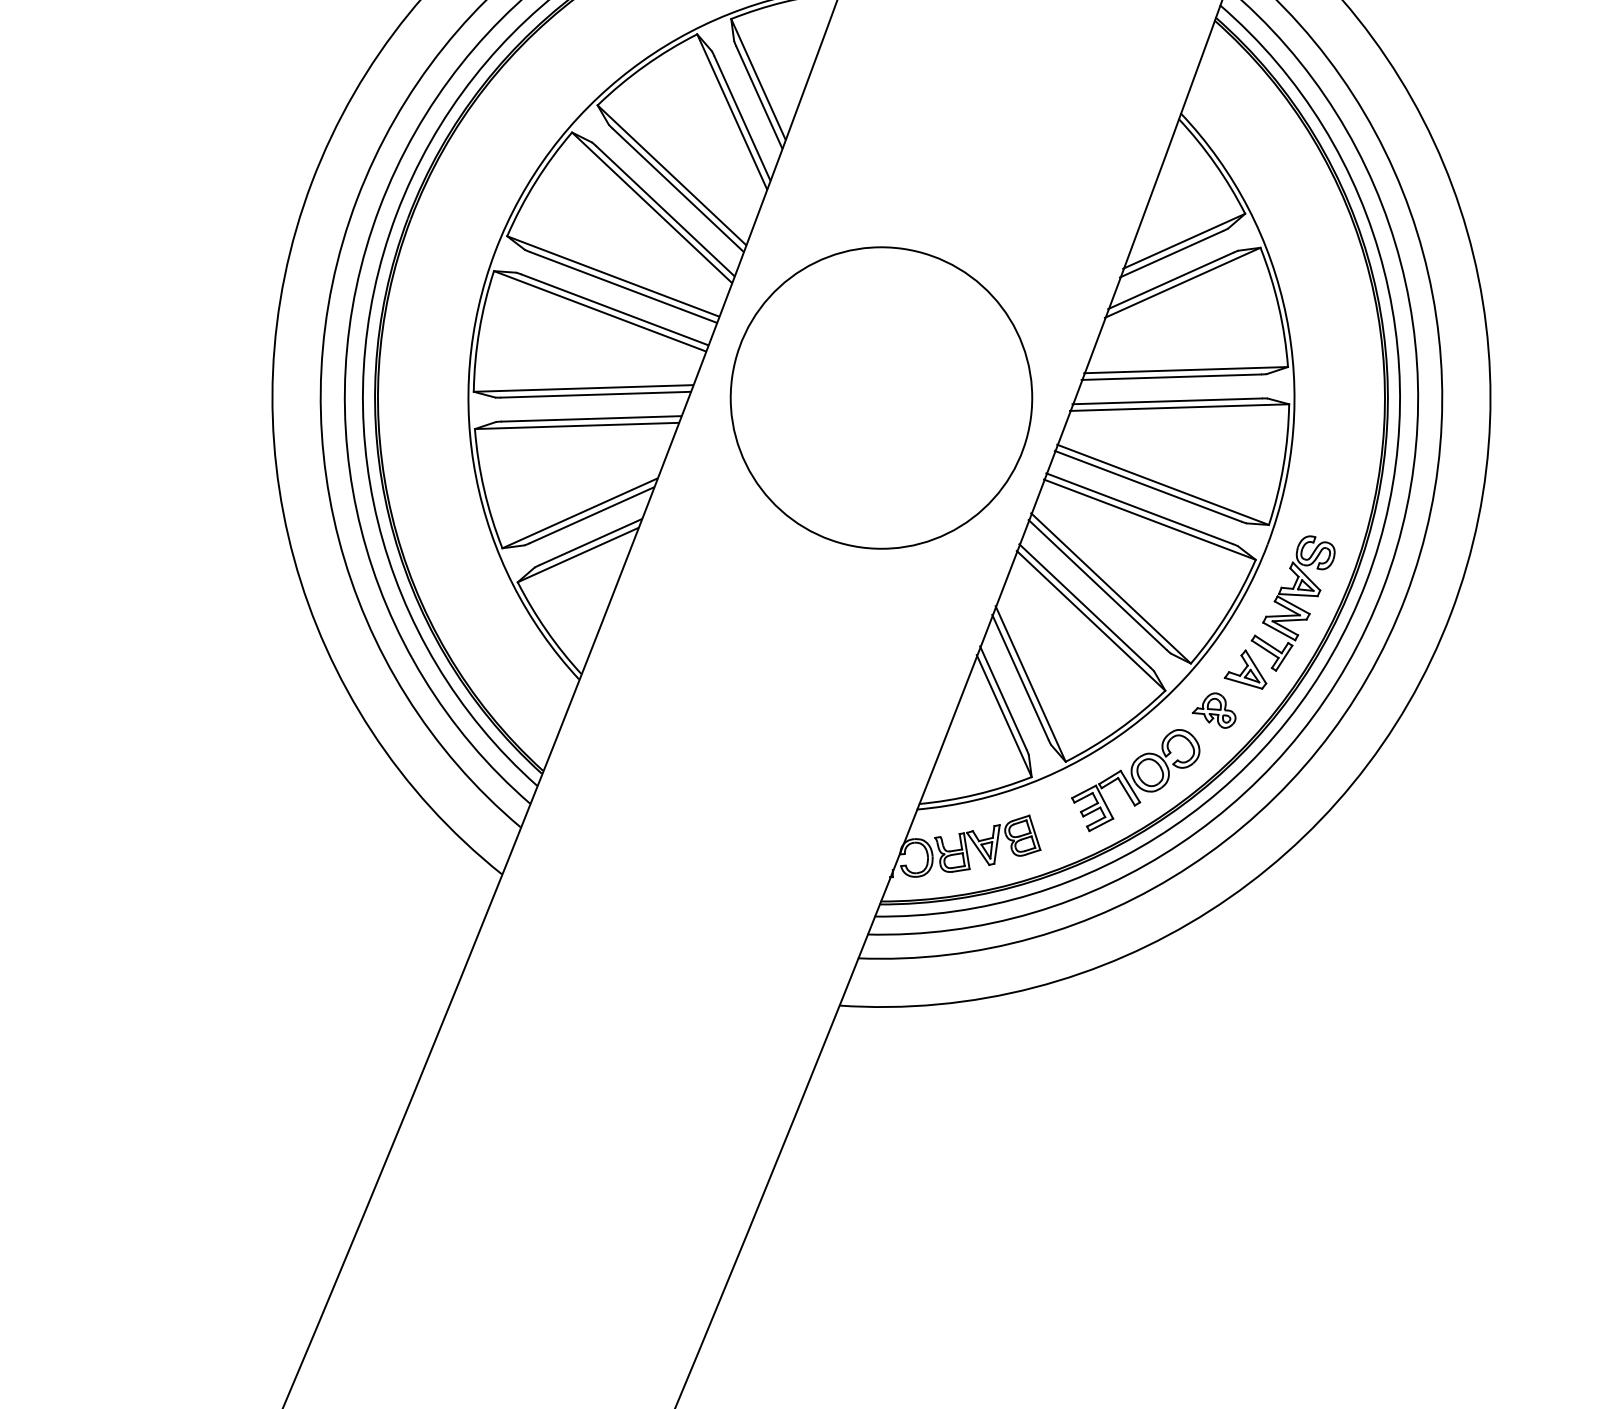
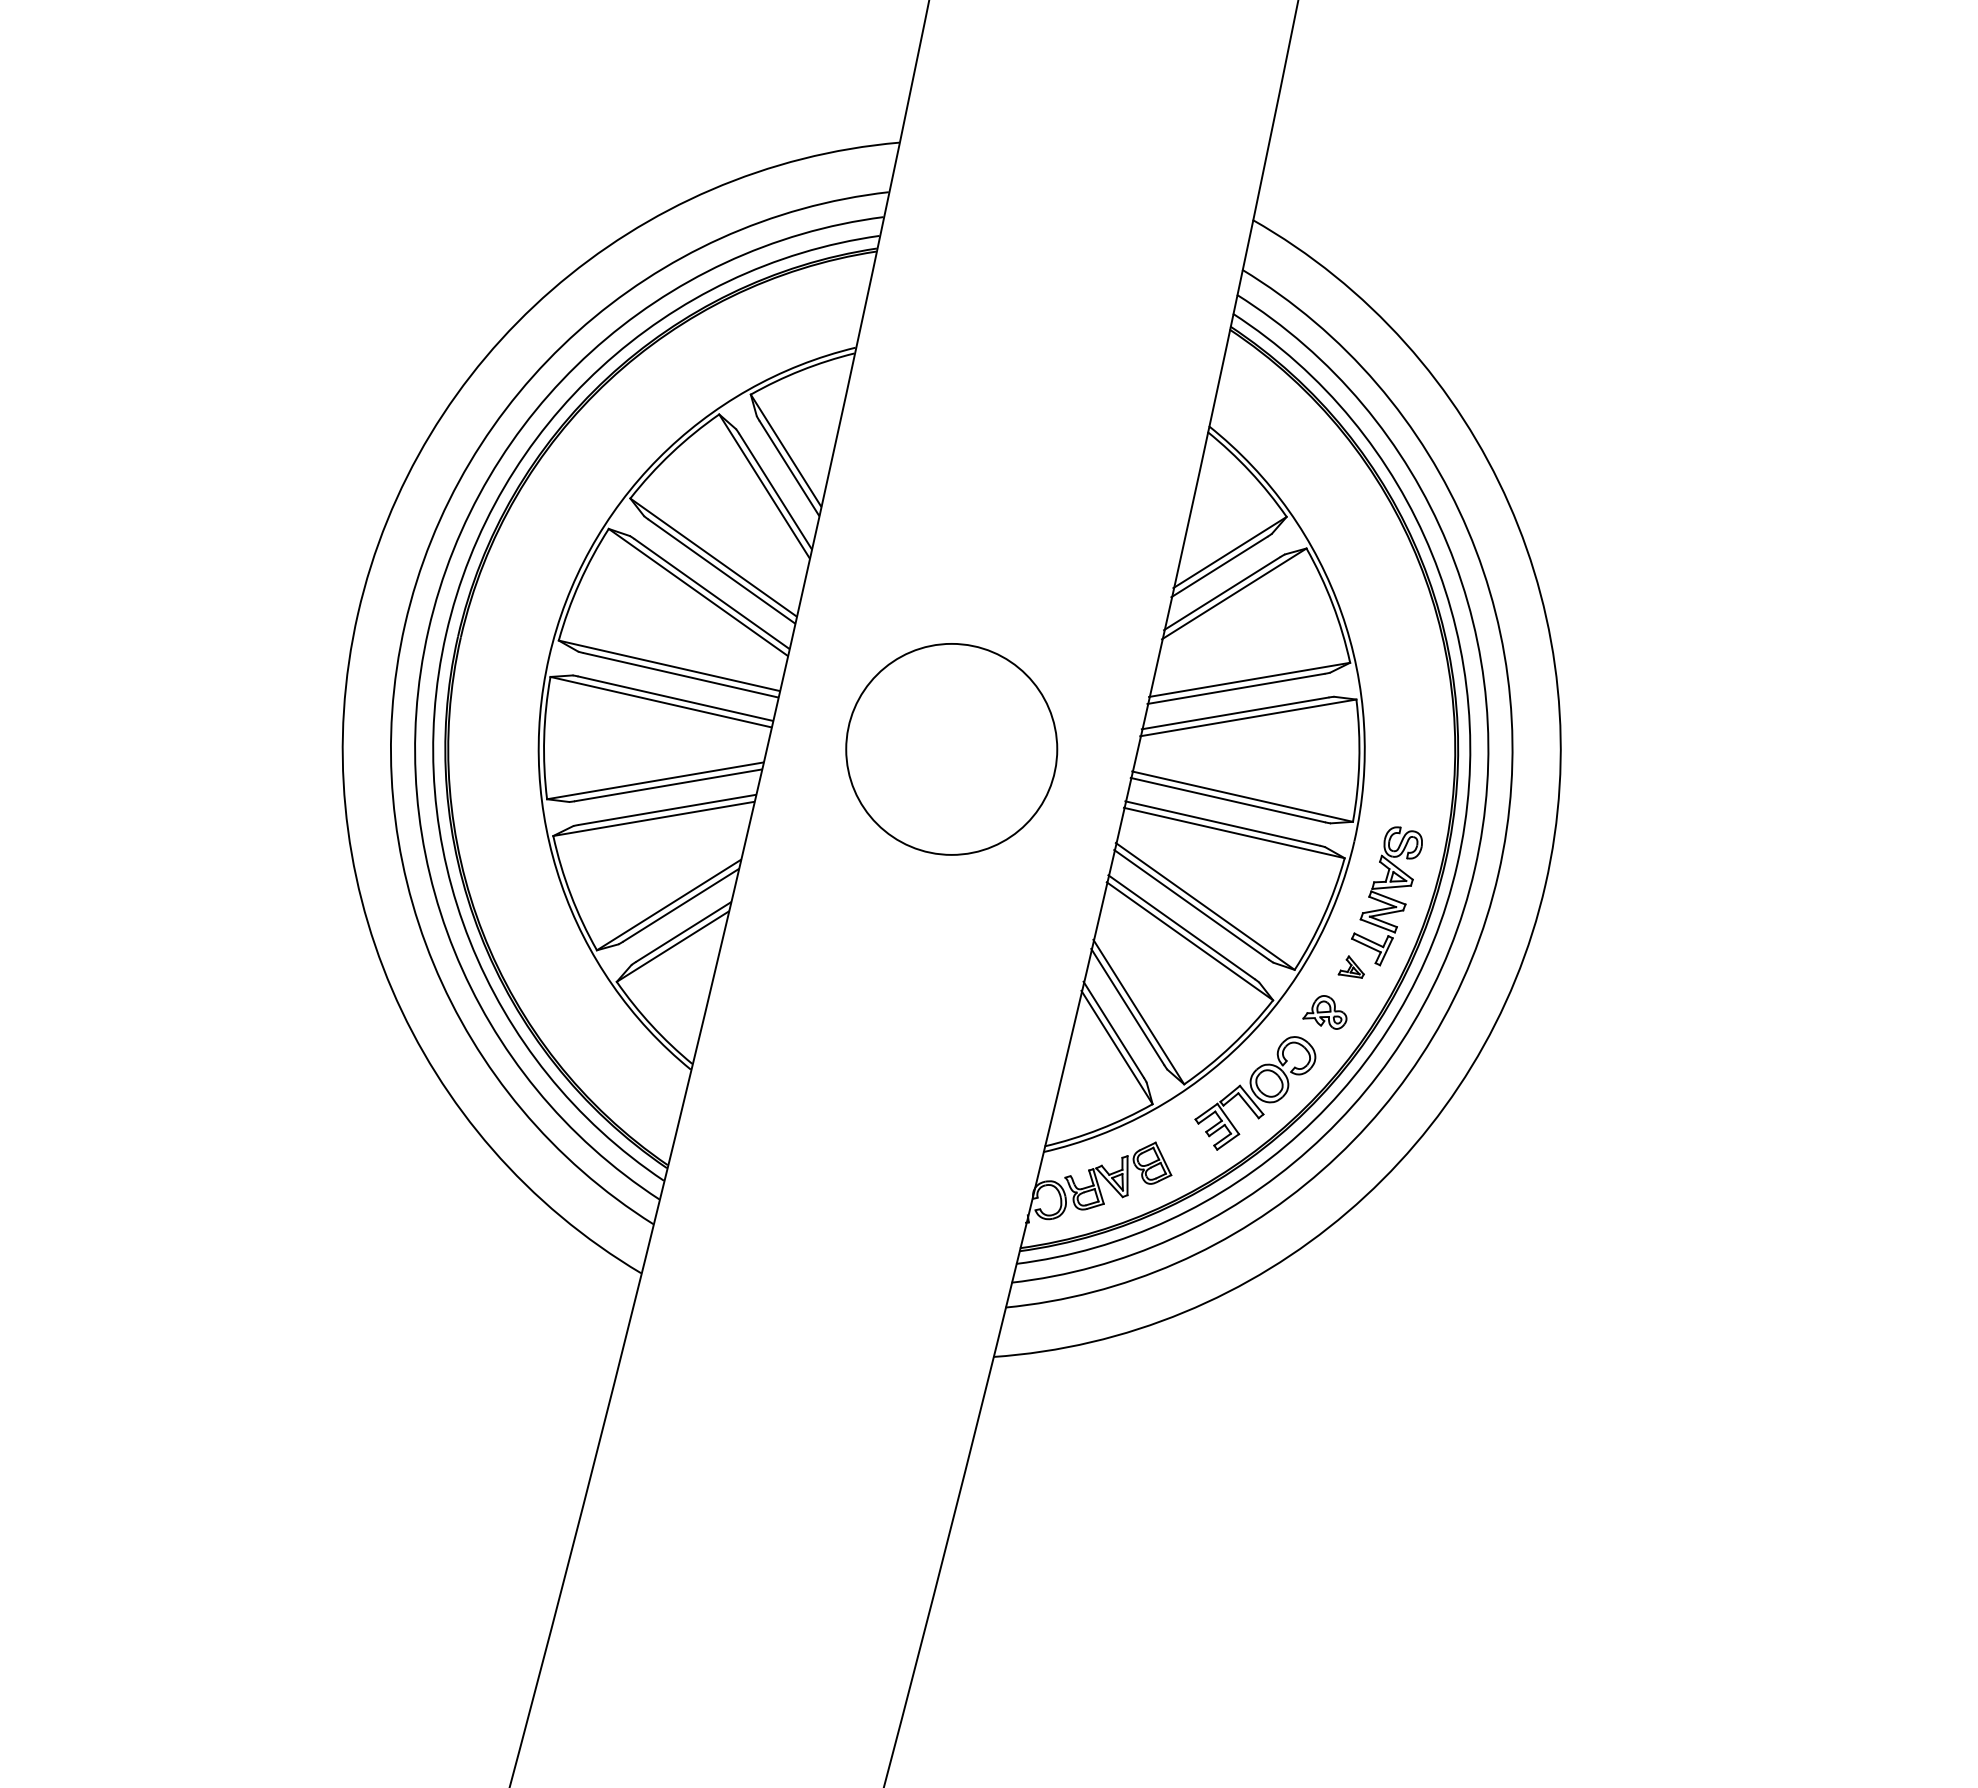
circle: (881, 398) -> (951, 749), size x0.7
part: (1247, 668) -> (1351, 966), size x0.6

